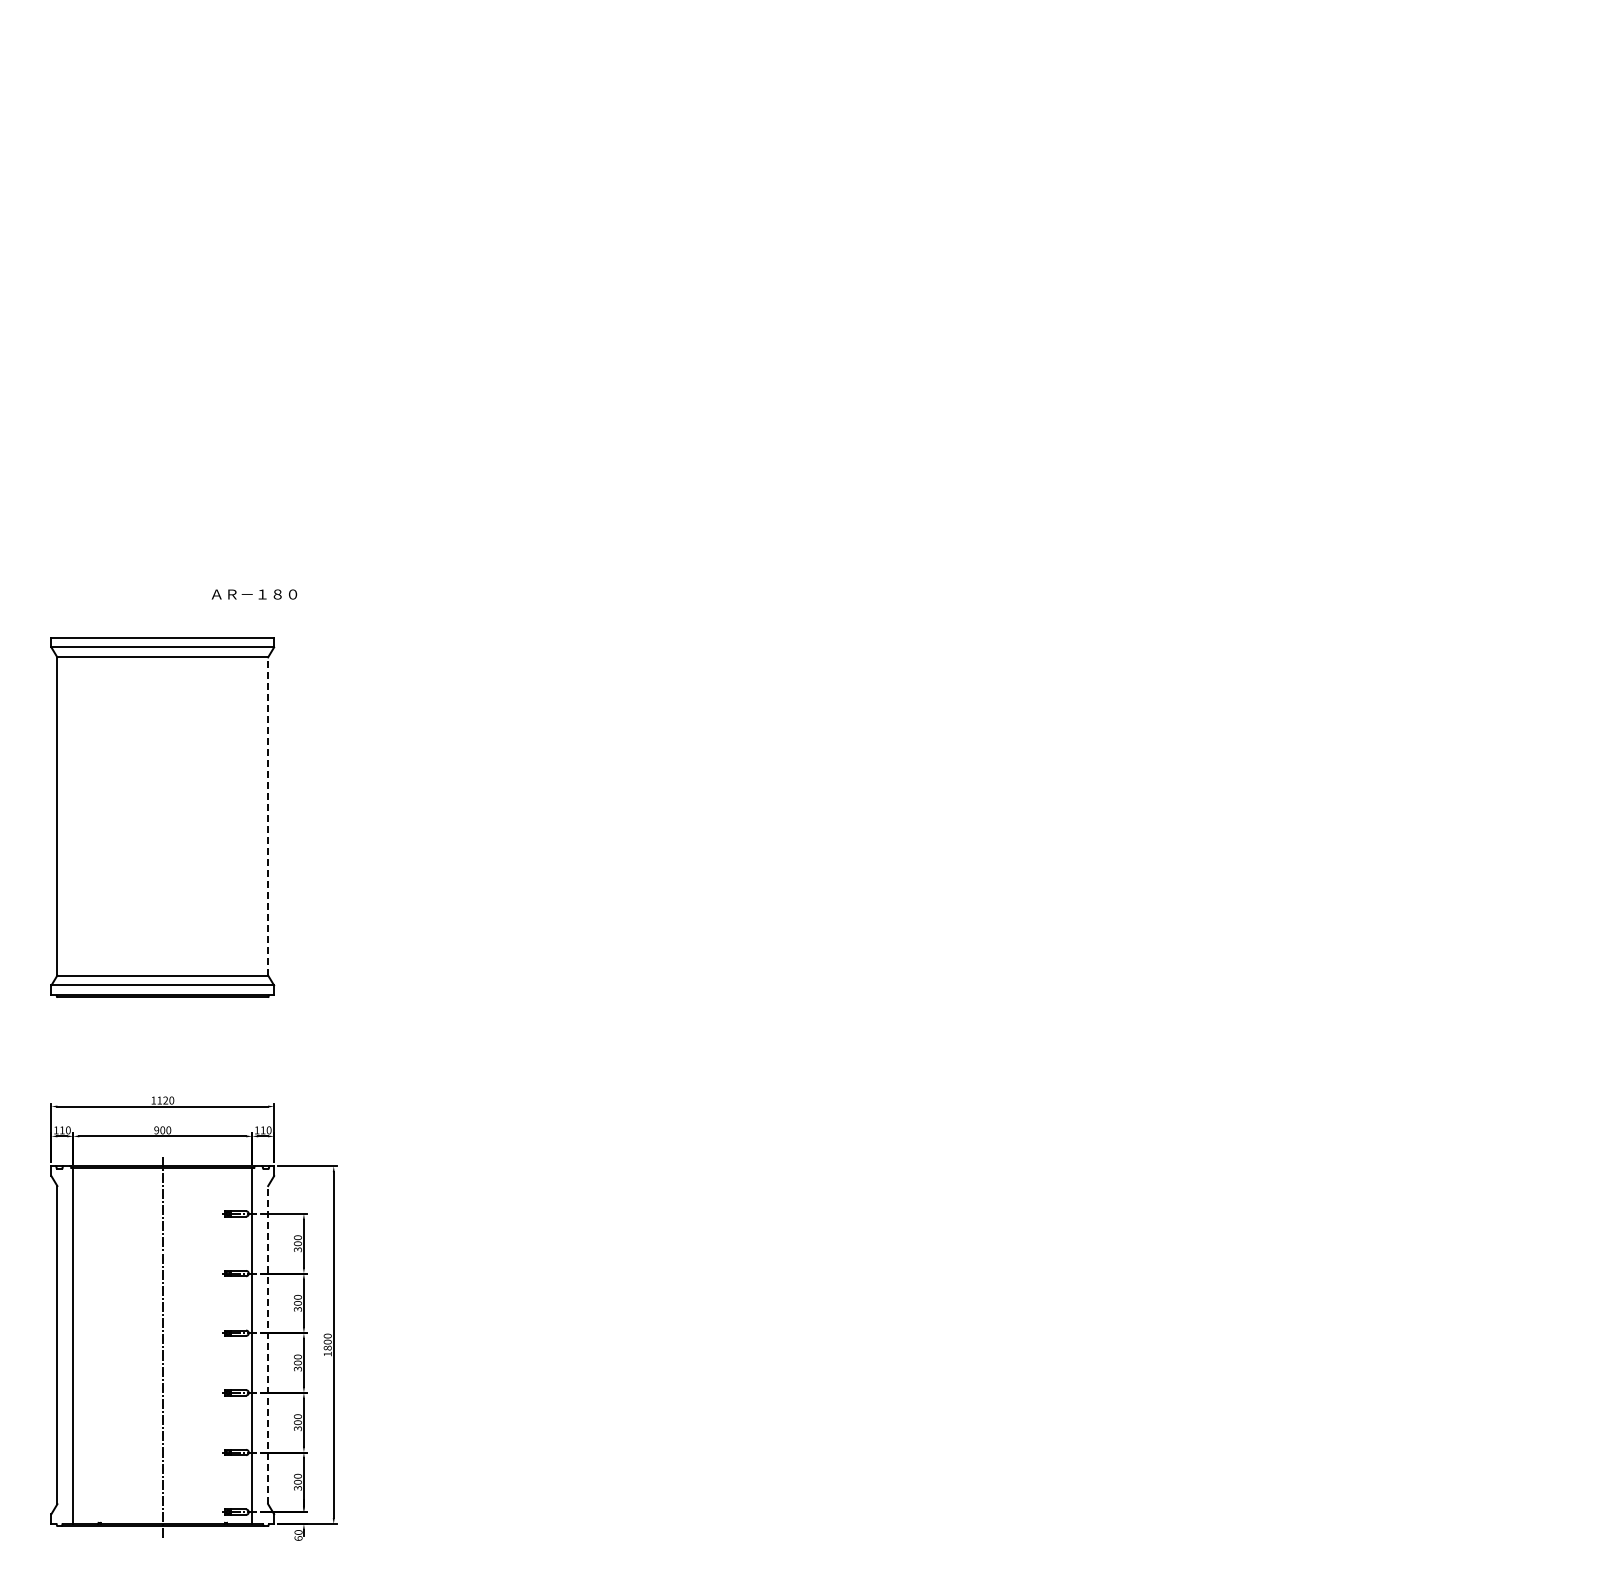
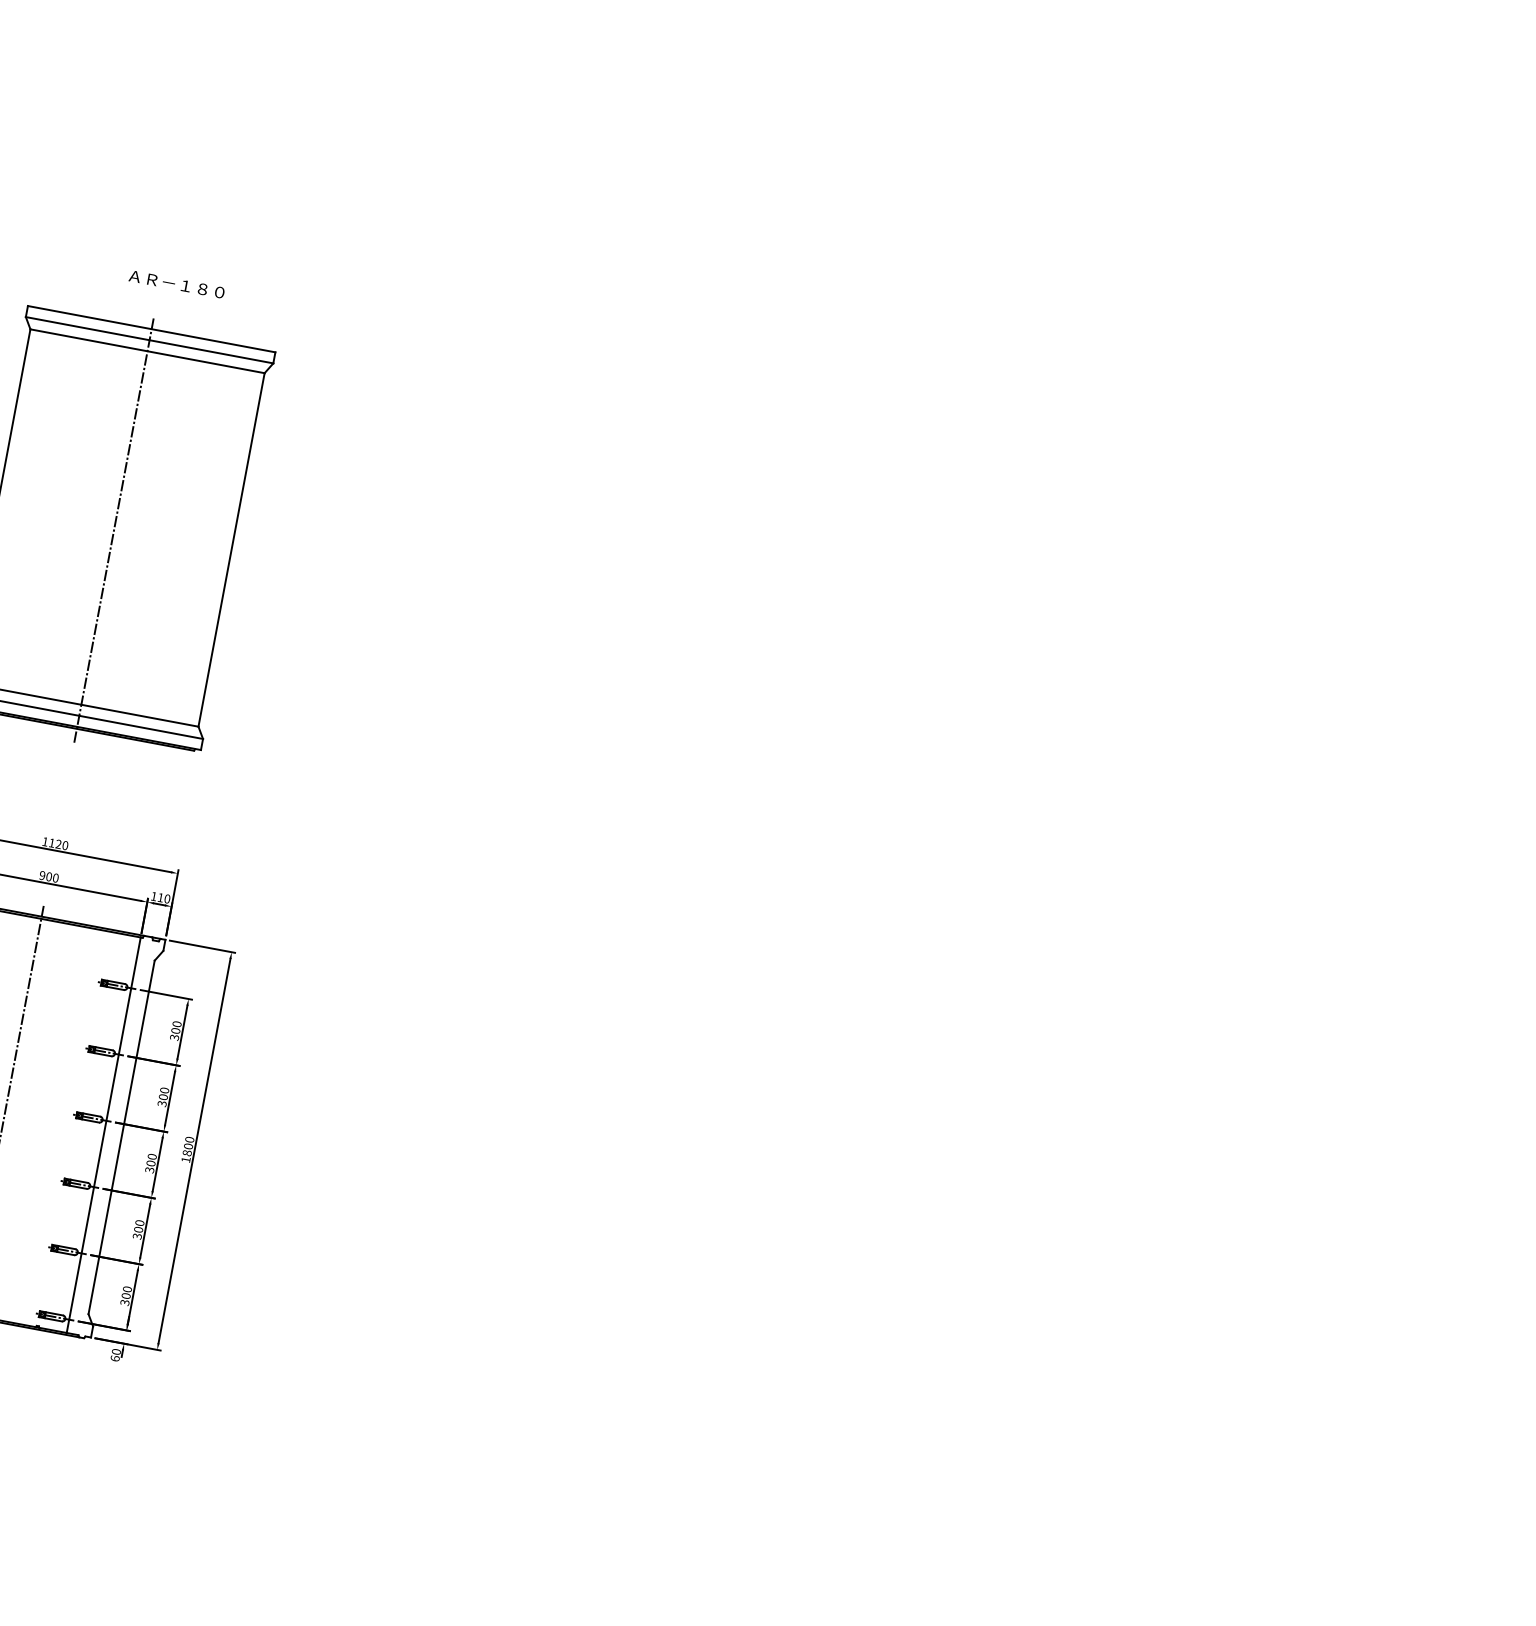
text: (254, 594) -> (176, 284), moved
line: (268, 815) -> (232, 548), dashed -> solid
line: (162, 818) -> (113, 530), added
line: (268, 1344) -> (122, 1136), dashed -> solid

